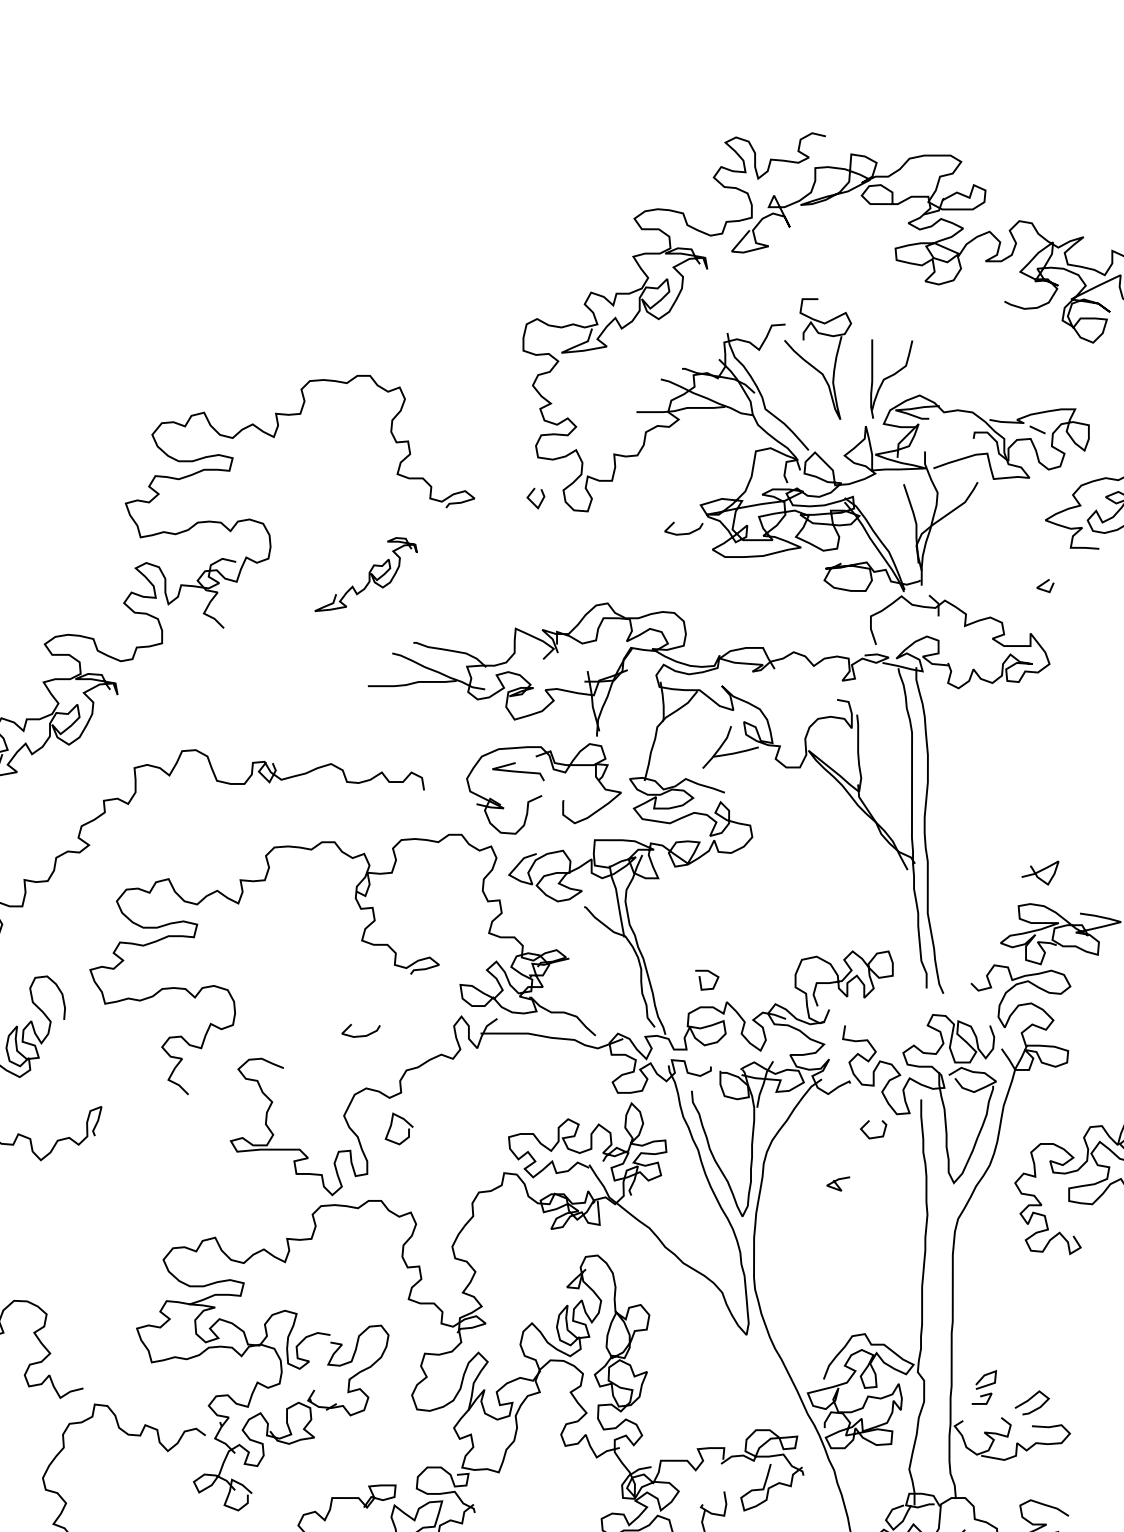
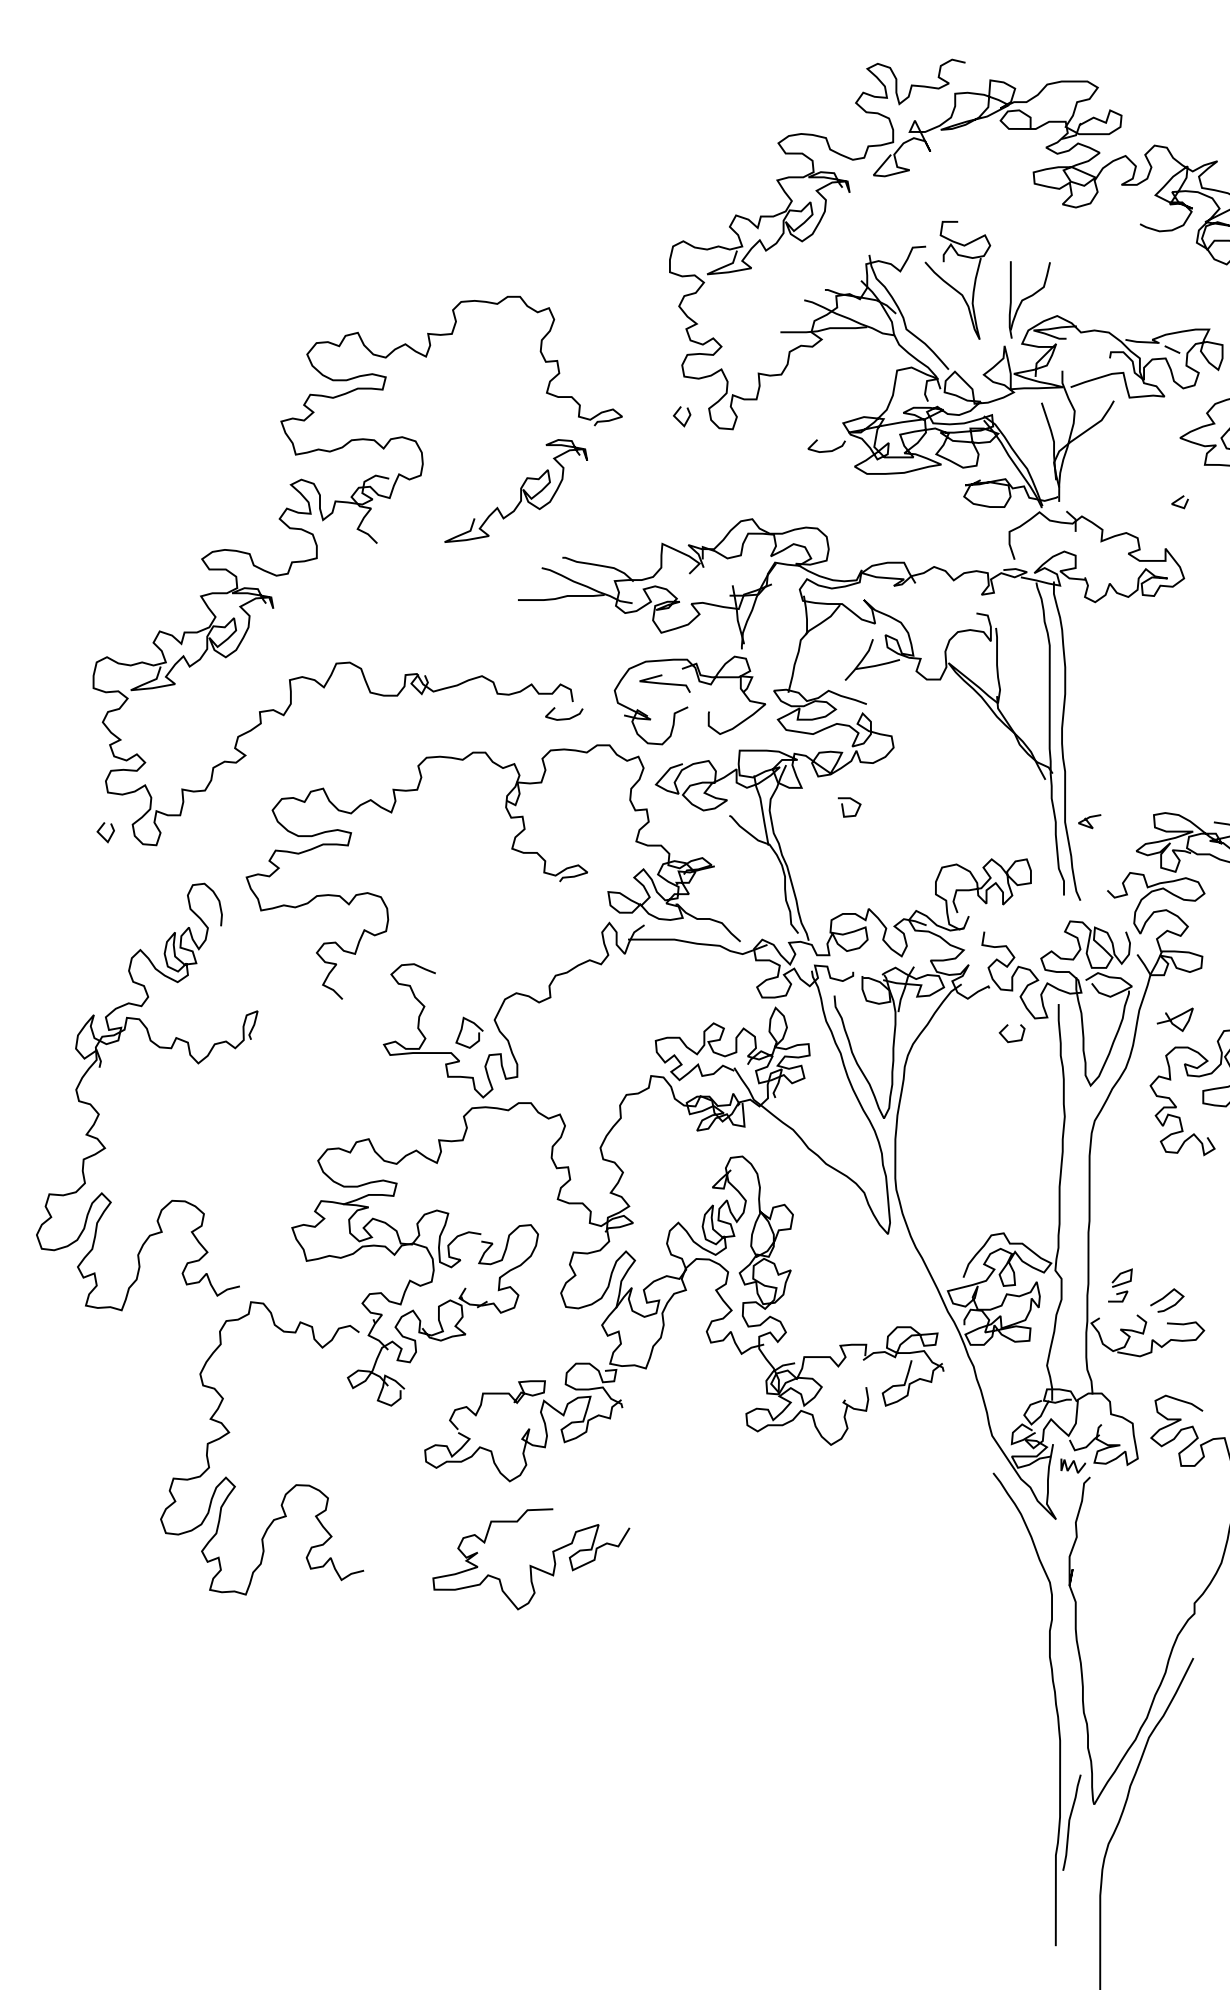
part: (365, 574) -> (515, 490), size x1.43
part: (1039, 872) -> (1174, 1019), moved
part: (707, 980) -> (849, 807), moved
part: (361, 1030) -> (564, 713), moved
part: (392, 1126) -> (462, 1030), moved
part: (838, 1183) -> (1089, 821), moved

